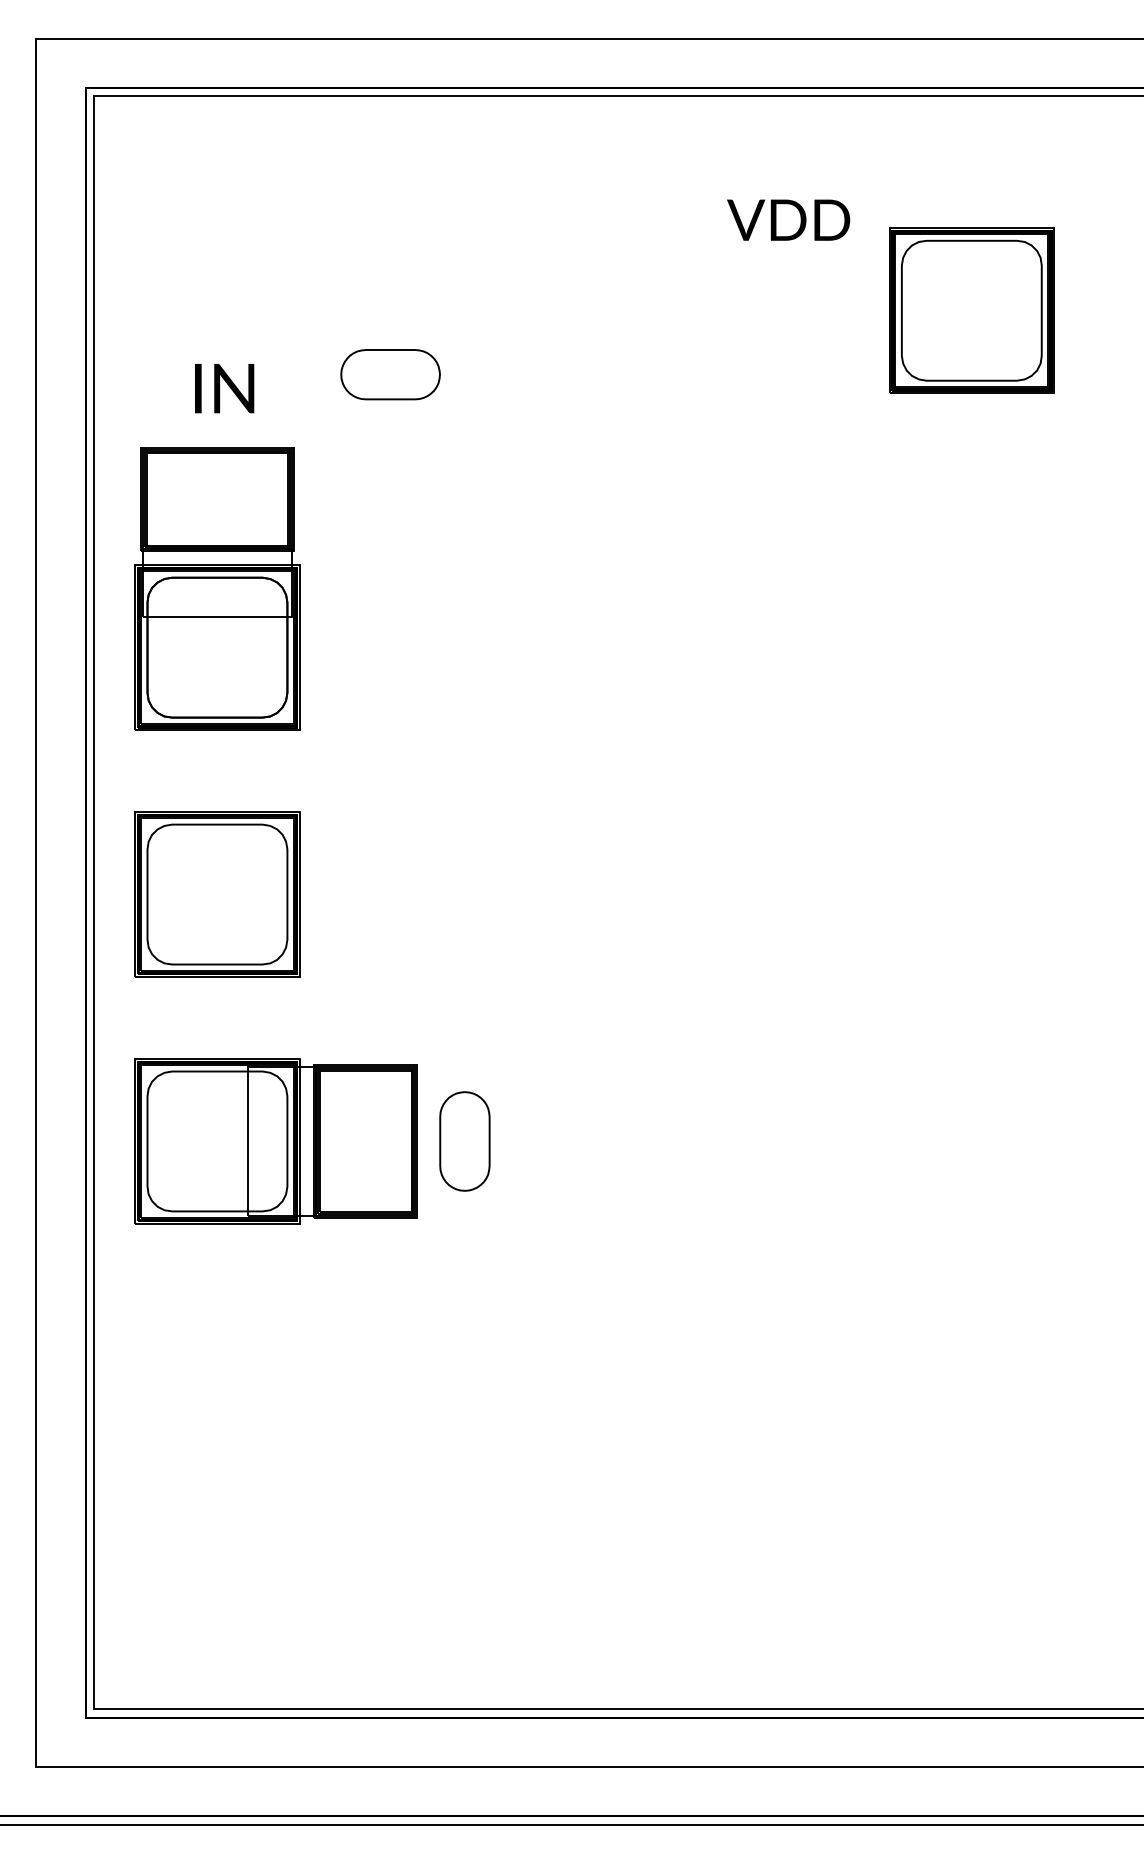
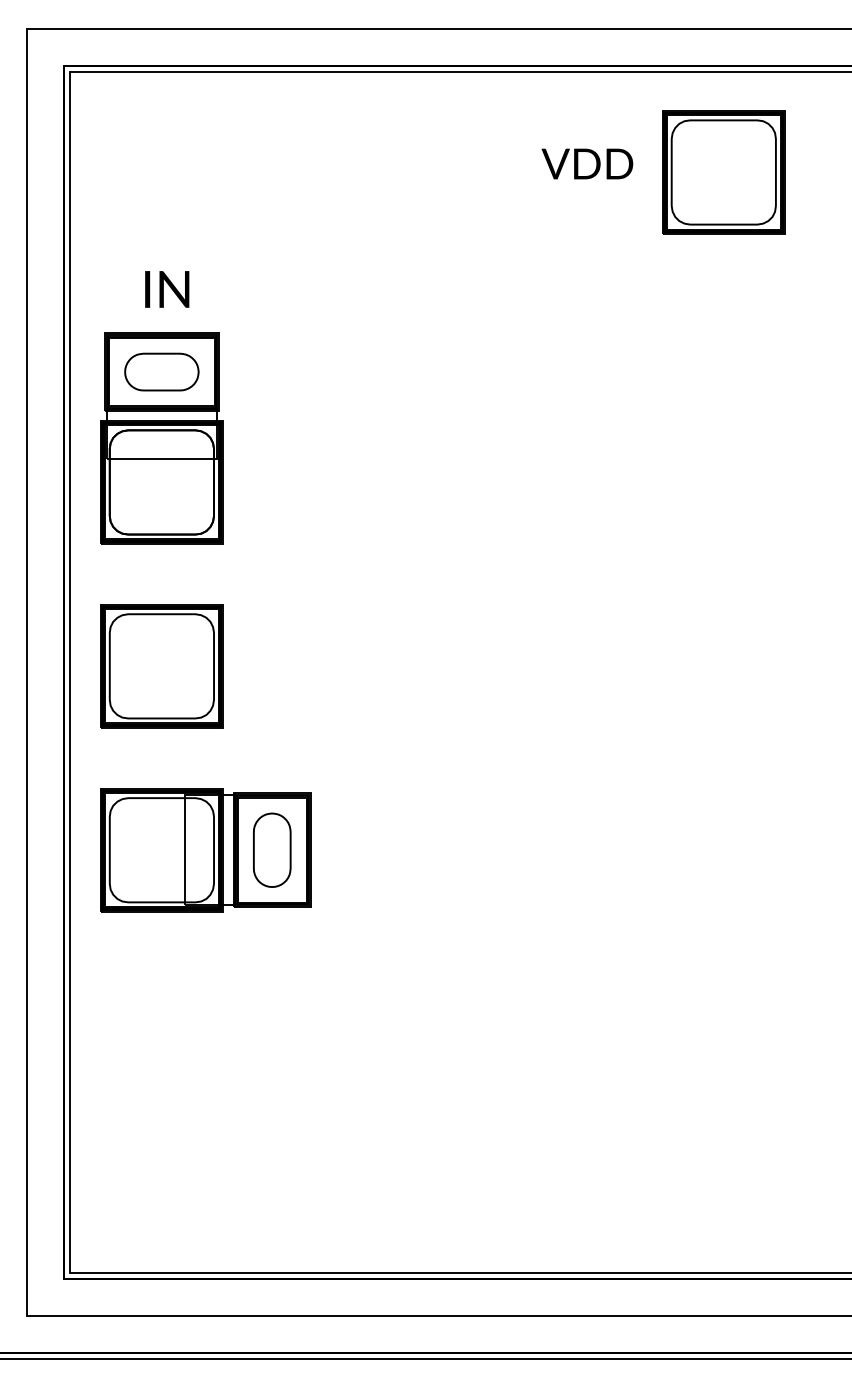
part: (971, 310) -> (723, 172), moved
part: (390, 373) -> (161, 371), moved
part: (465, 1140) -> (272, 849), moved

